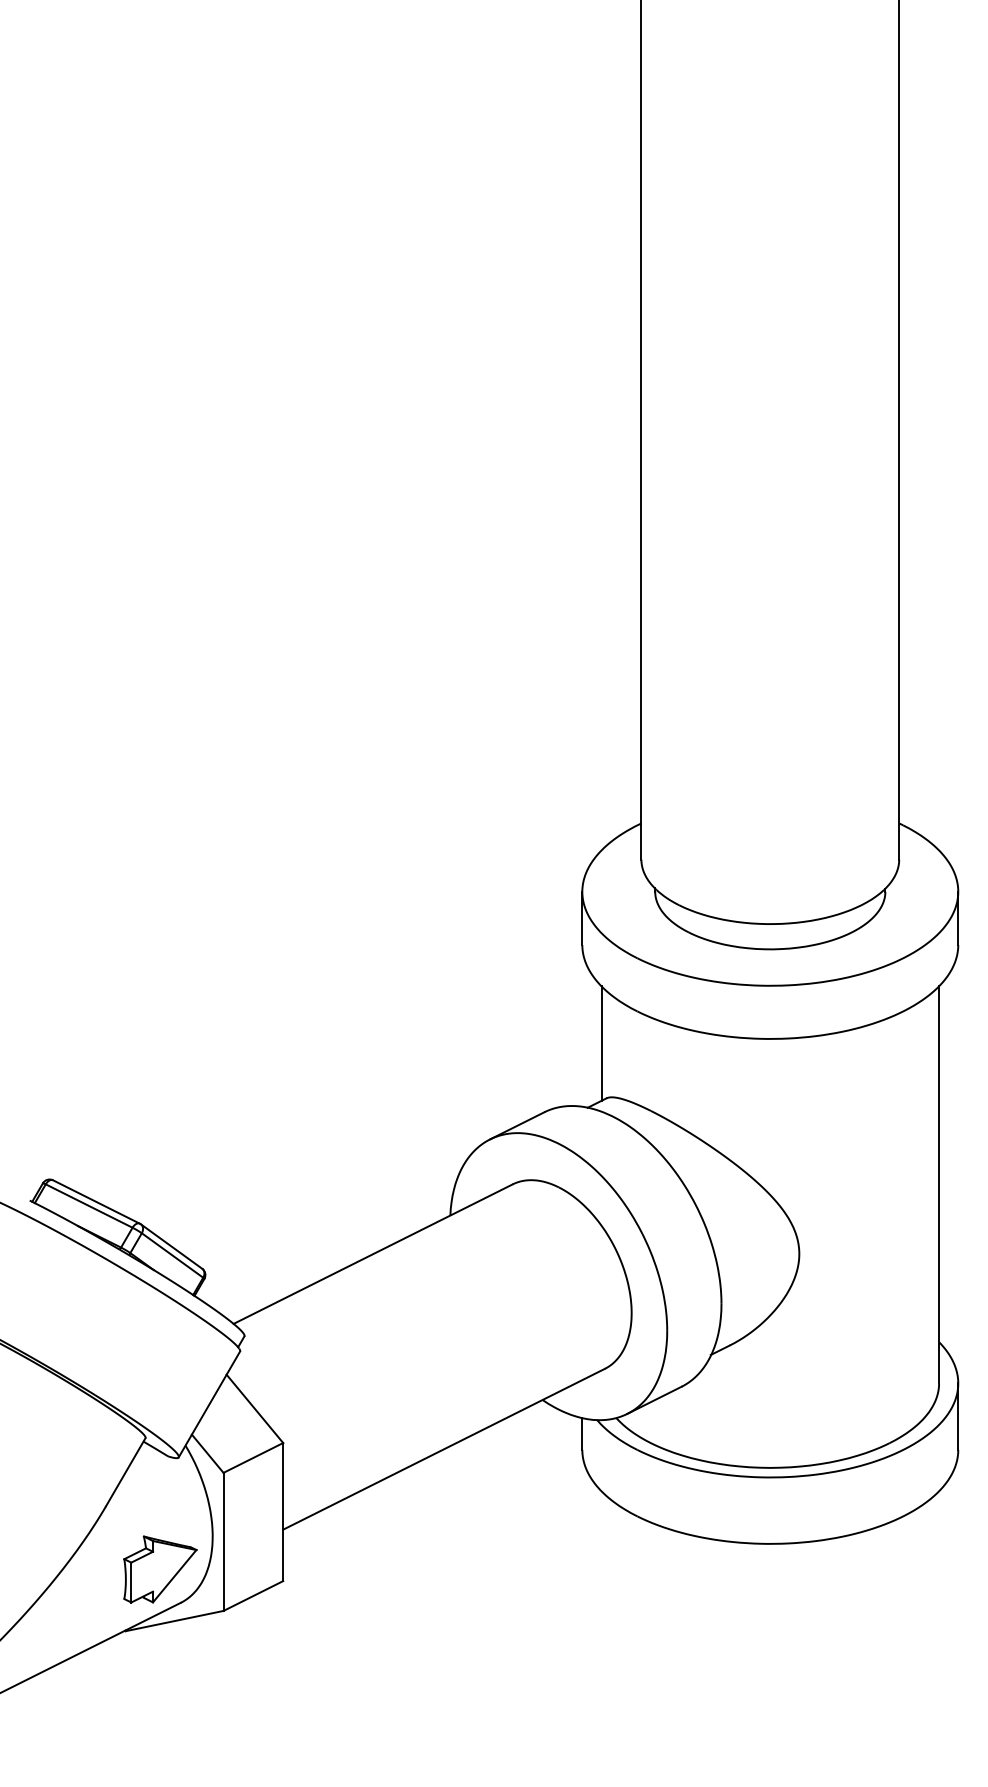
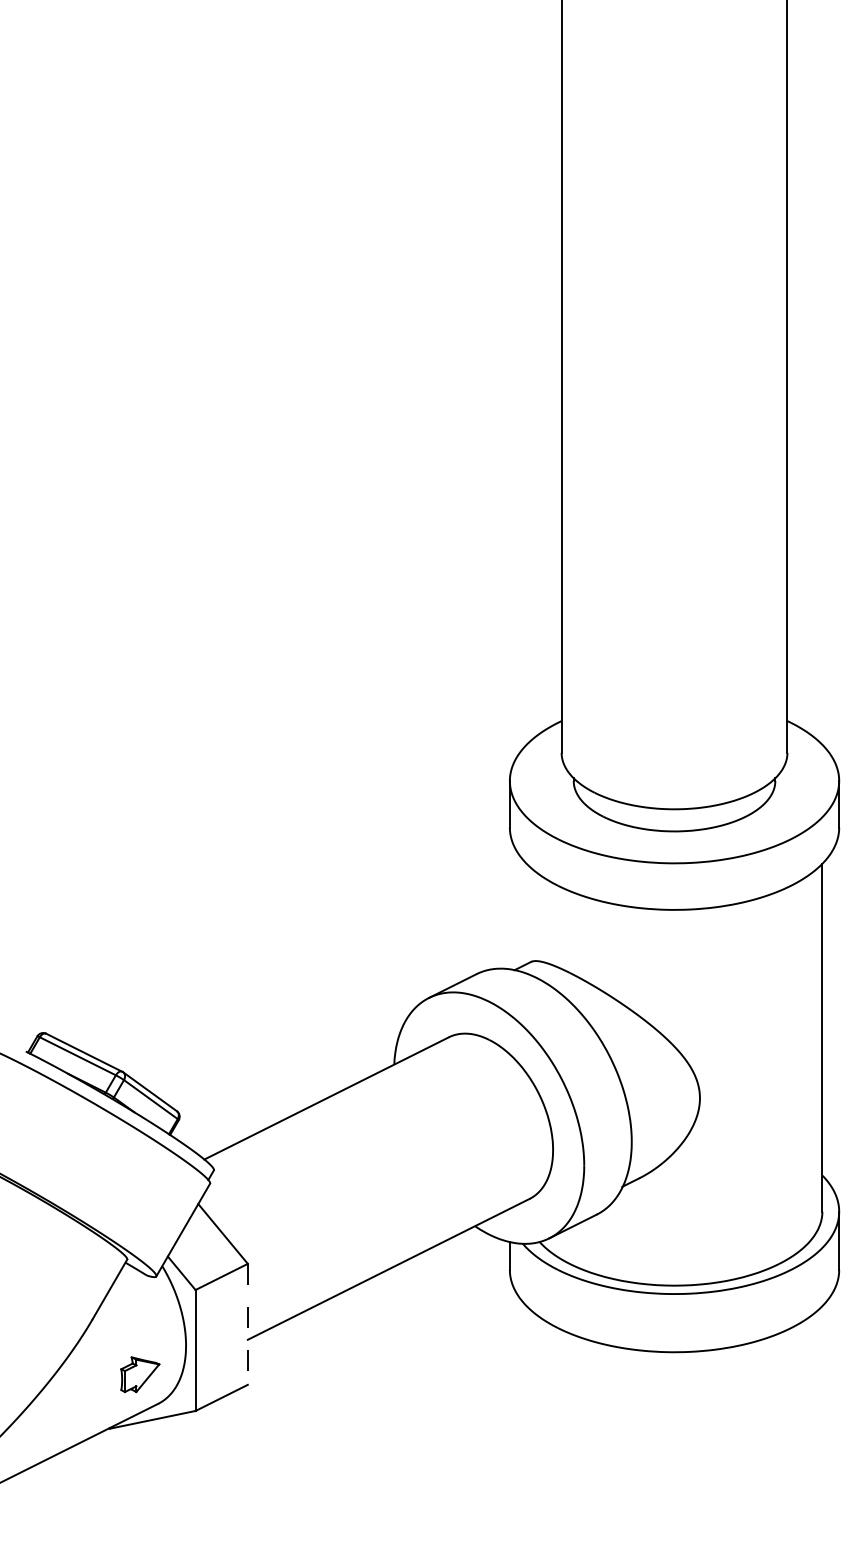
line: (601, 1043) -> (526, 913), removed
line: (283, 1512) -> (248, 1324), solid -> dashed
part: (160, 1569) -> (140, 1374), size x0.6

